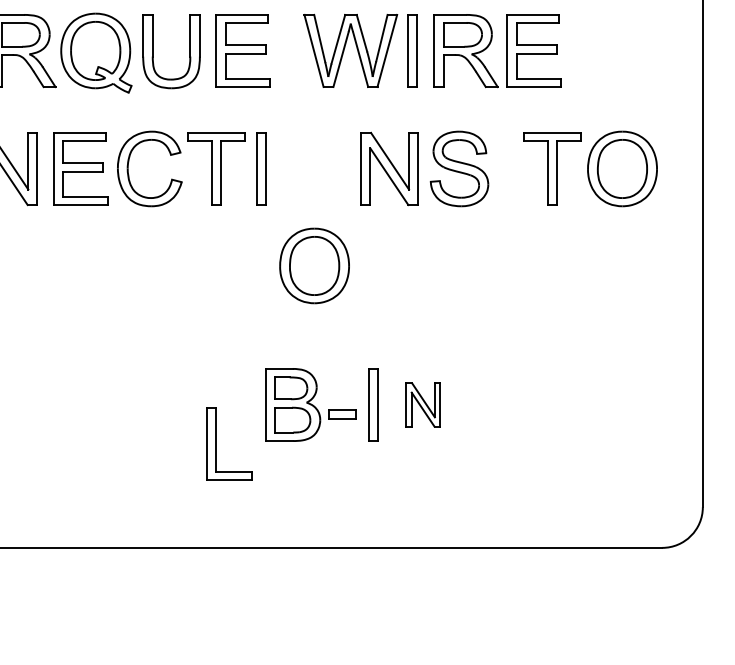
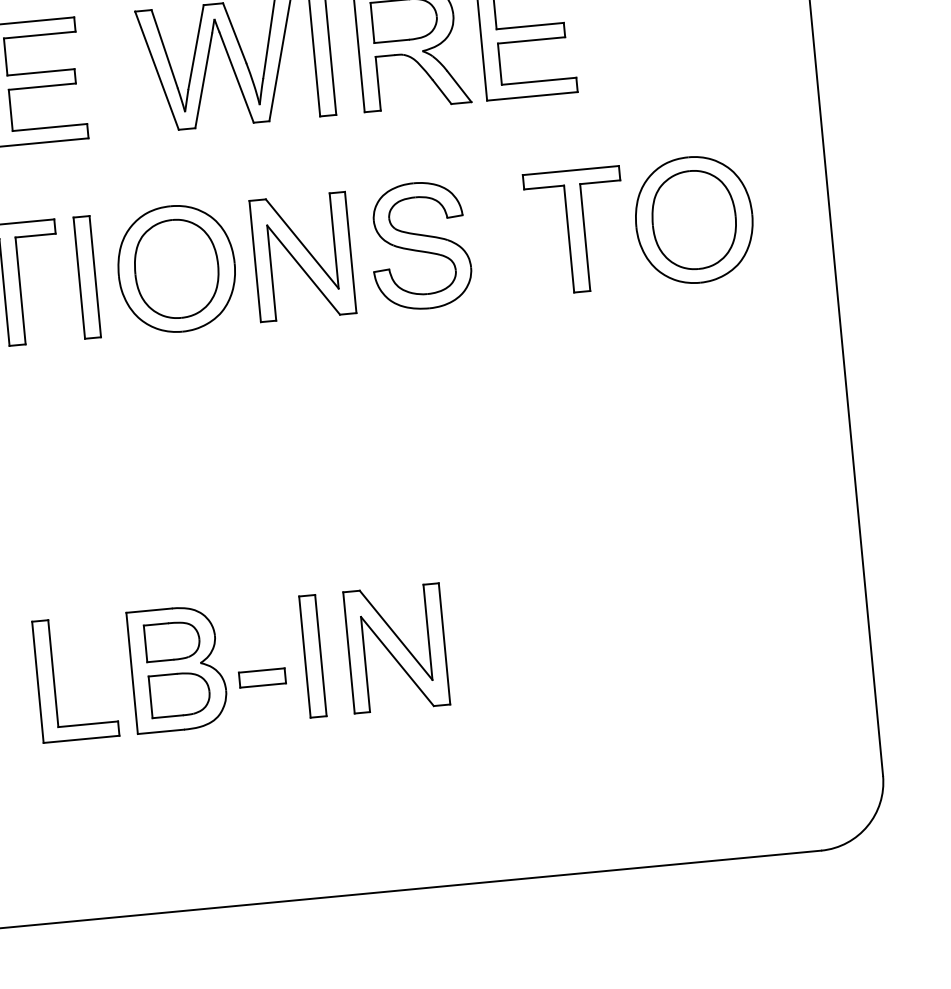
part: (314, 265) -> (176, 268), moved
part: (423, 404) -> (397, 647), size x1.67
part: (216, 443) -> (54, 679), moved

